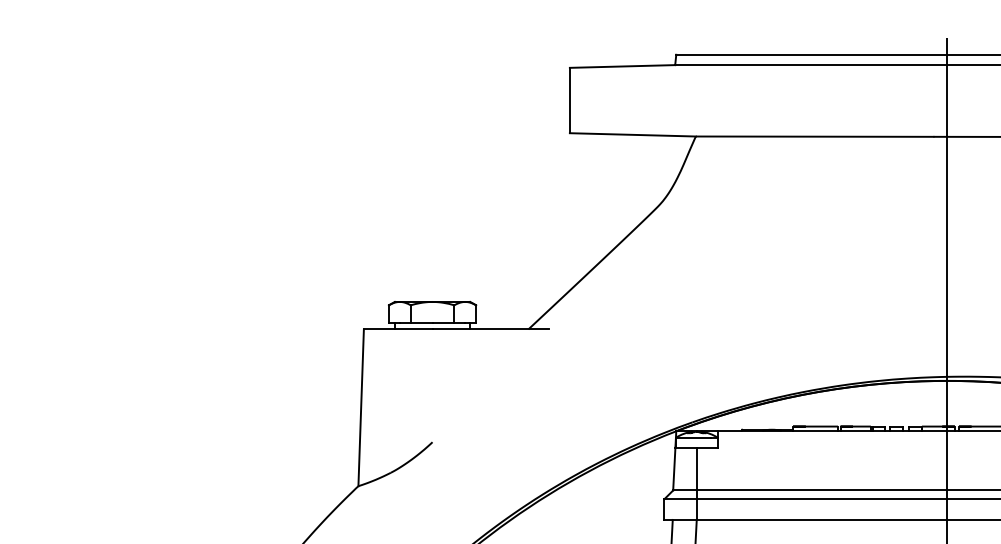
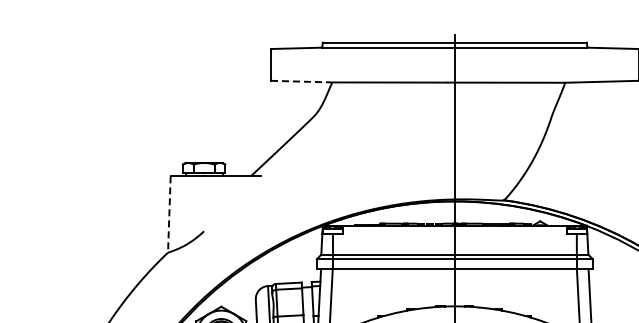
line: (632, 134) -> (301, 81), solid -> dashed
line: (361, 409) -> (169, 215), solid -> dashed

